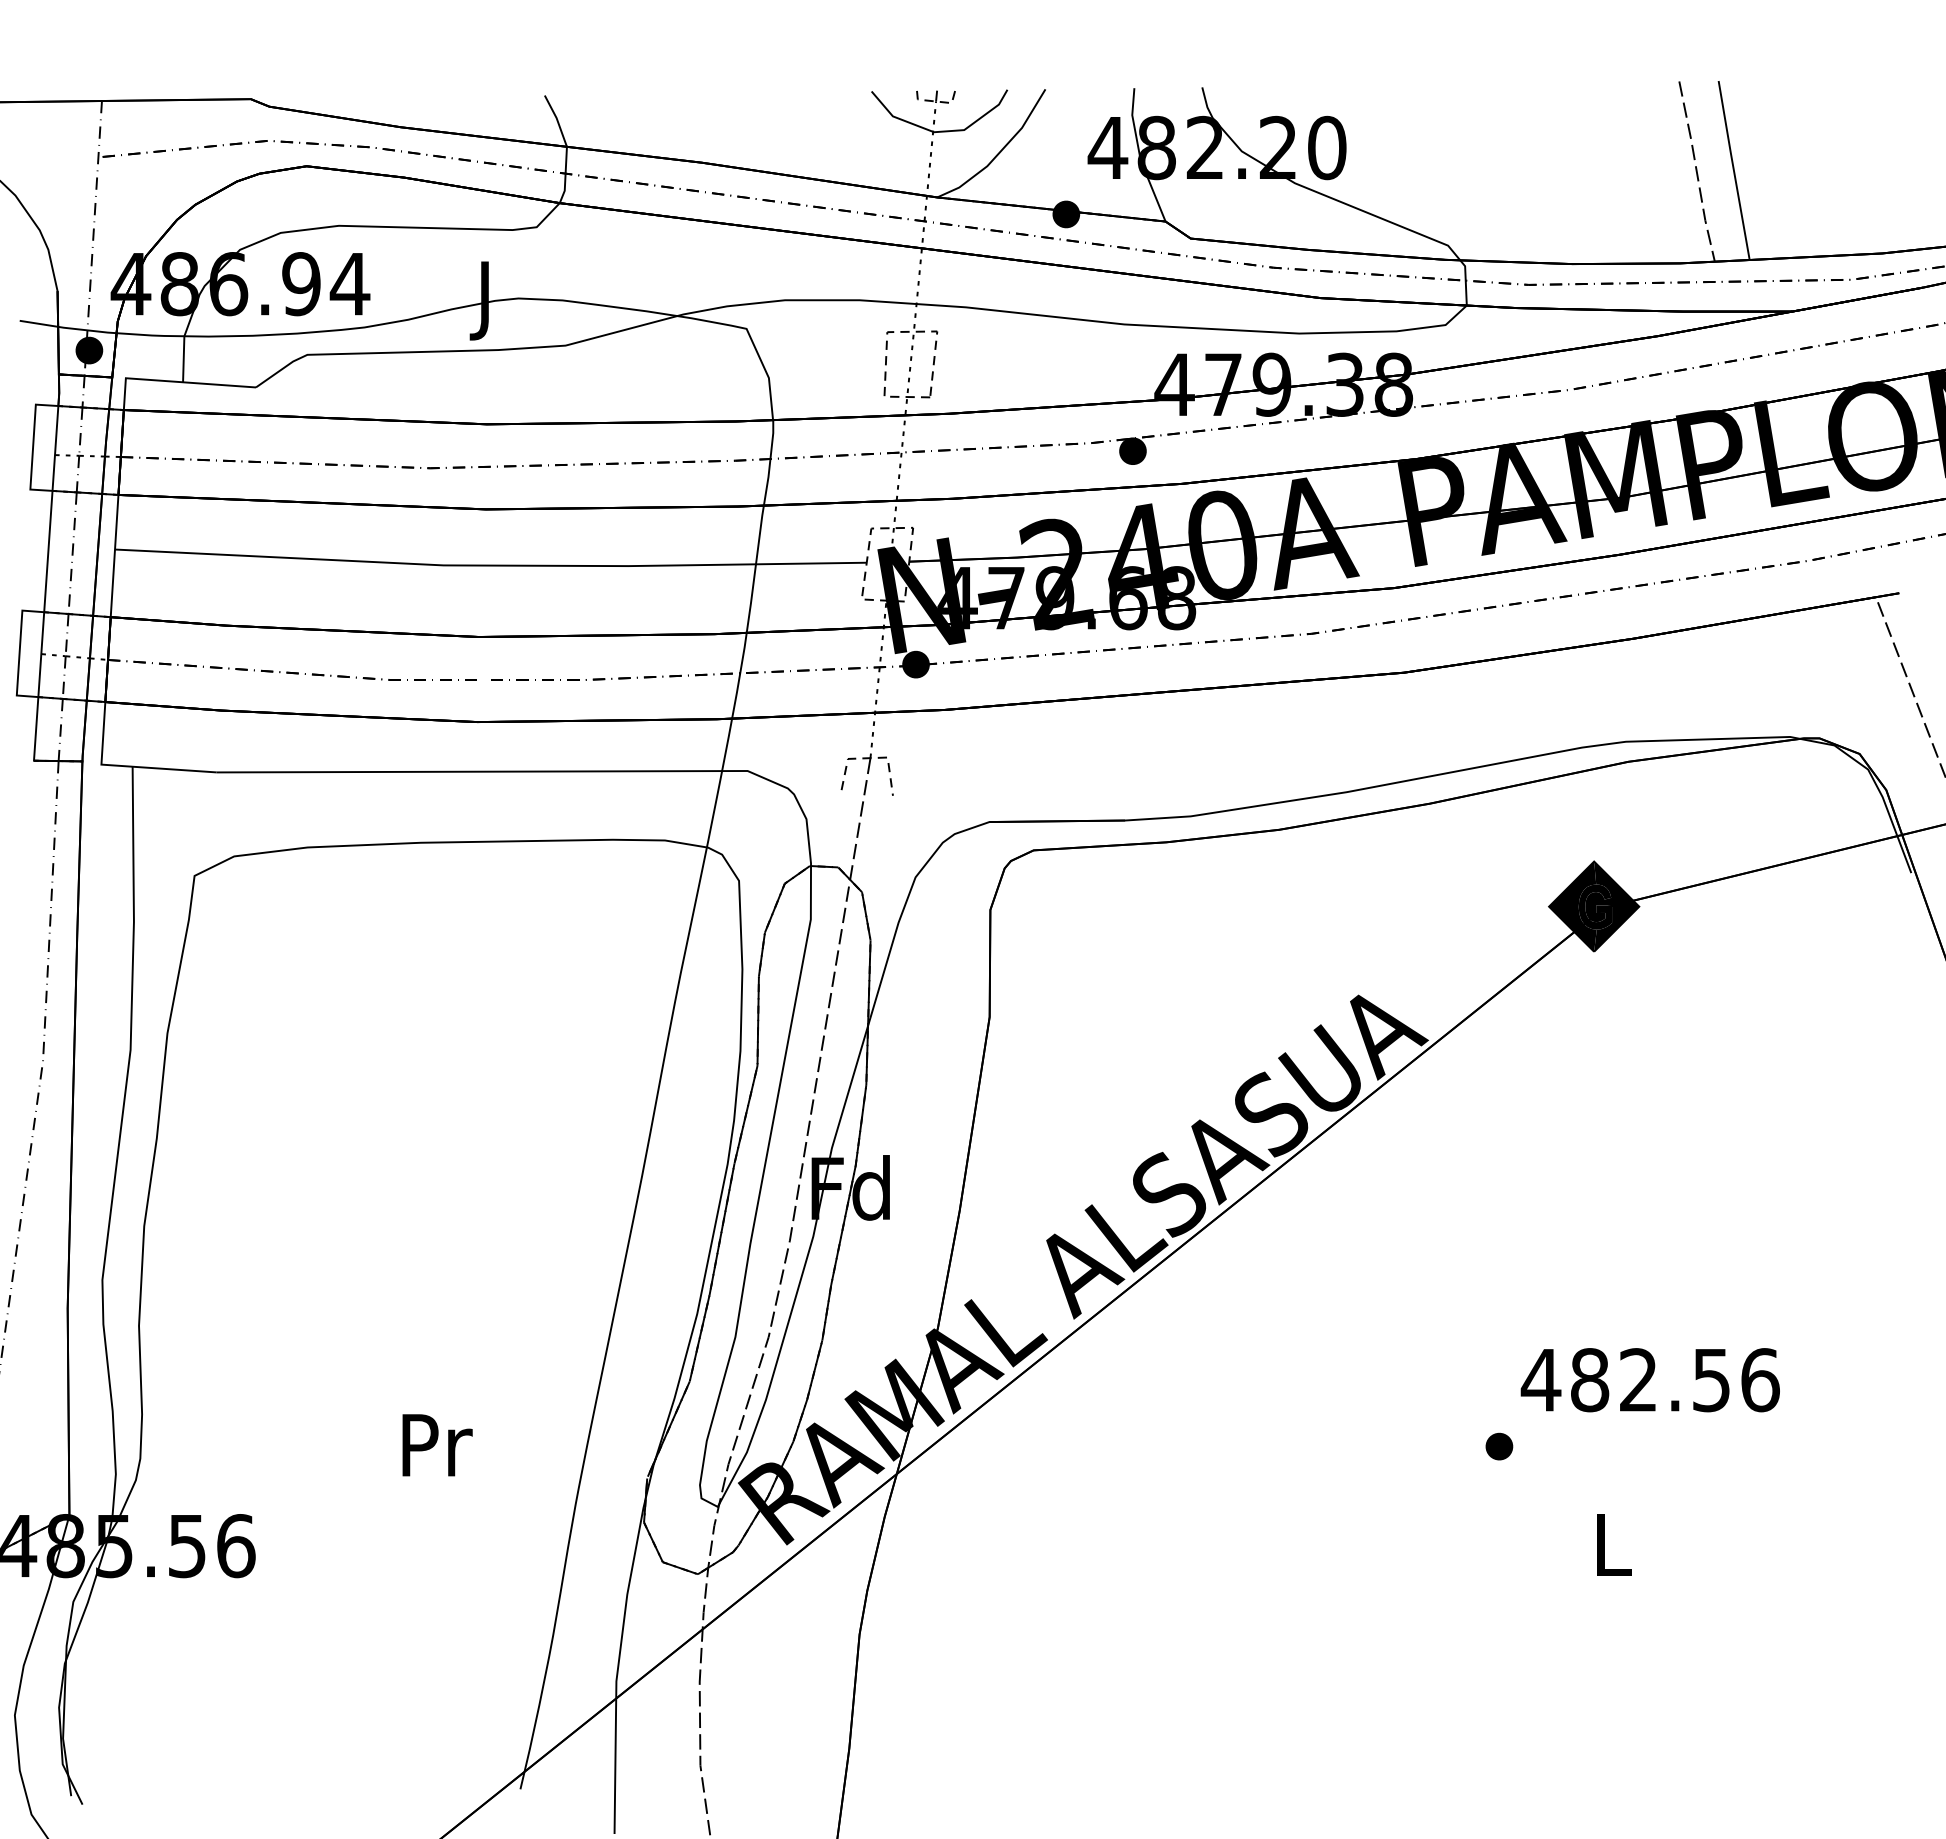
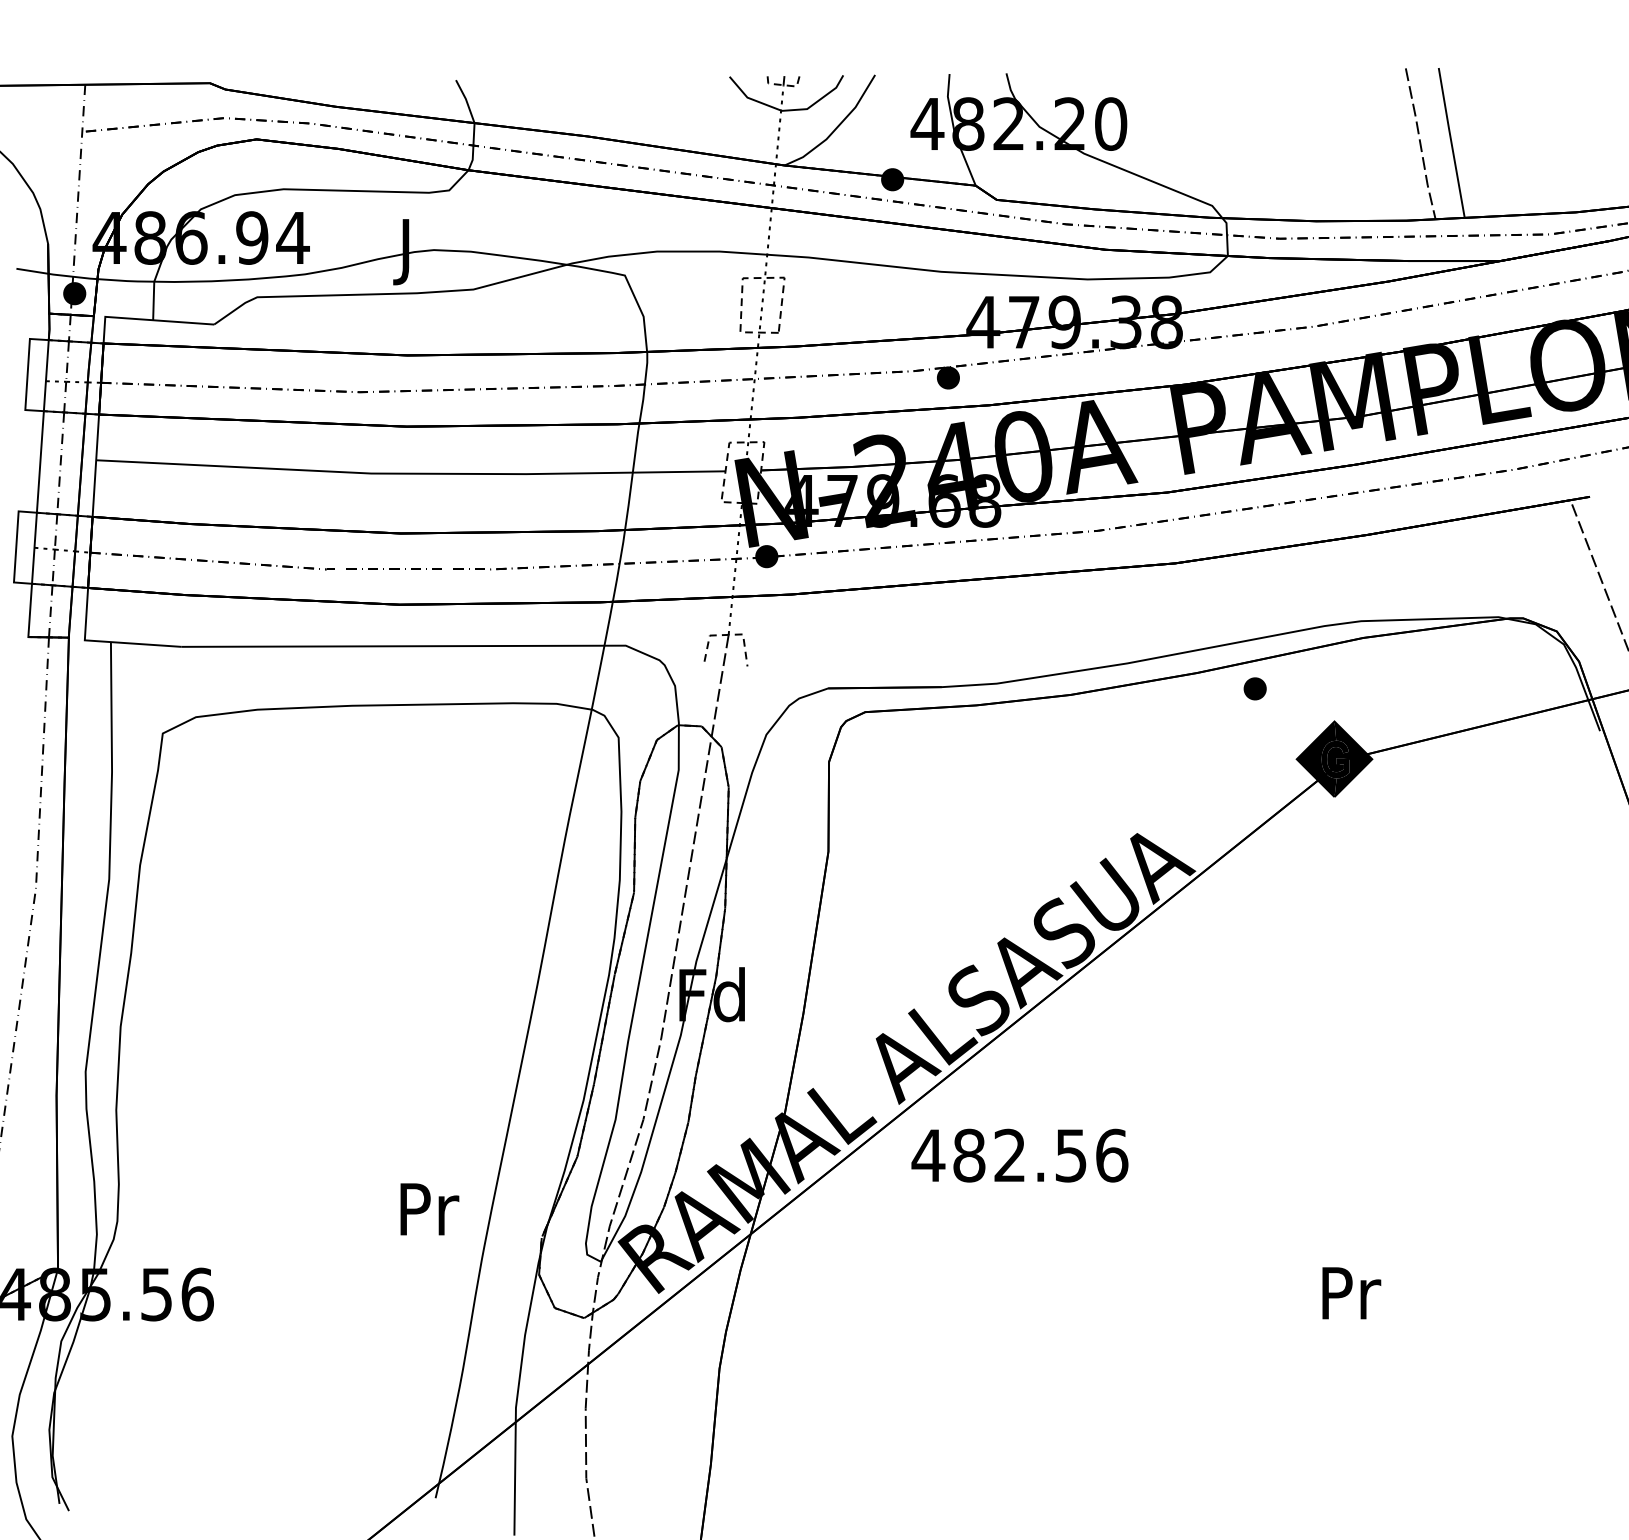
text: (1649, 1380) -> (1019, 1155), moved
text: (437, 1445) -> (429, 1209), moved
part: (1499, 1446) -> (1255, 688), moved
text: (1614, 1544) -> (1351, 1293), L -> Pr

